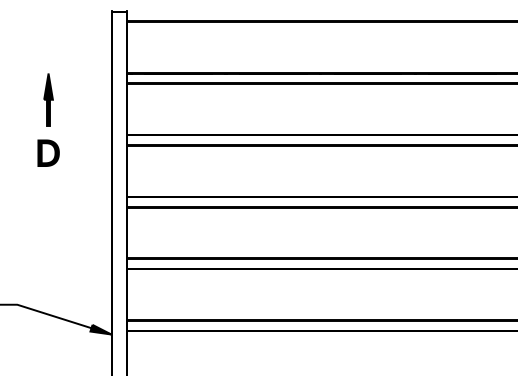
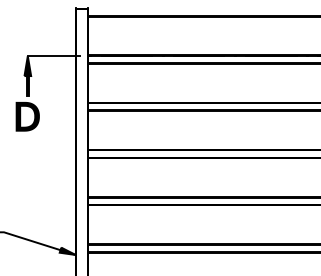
line: (82, 73) -> (53, 56), added
part: (48, 153) -> (27, 117), size x1.43

